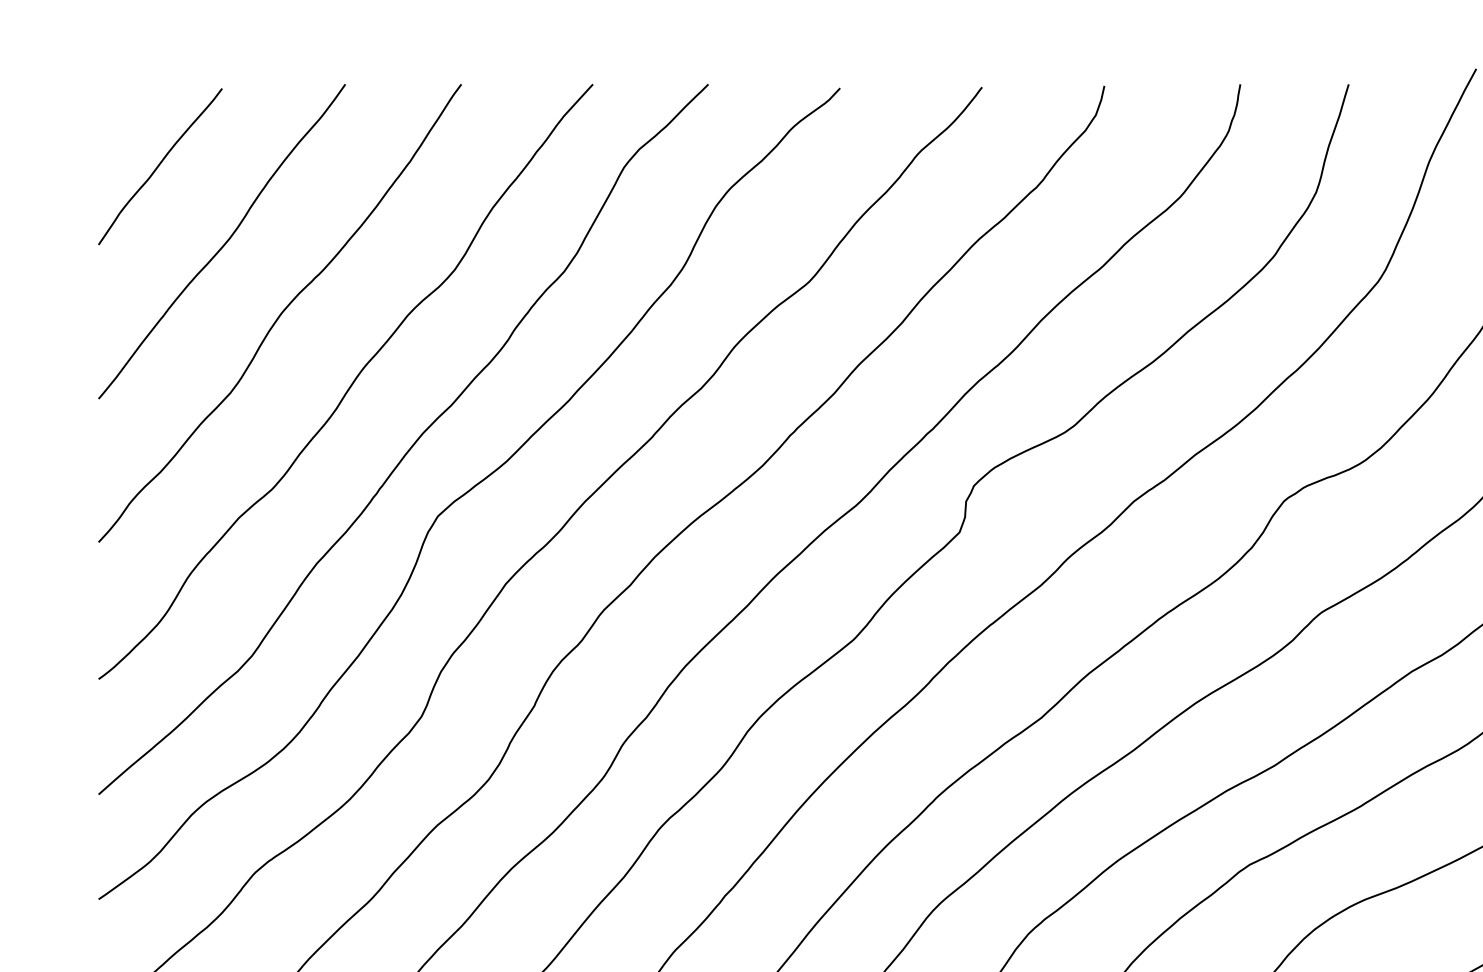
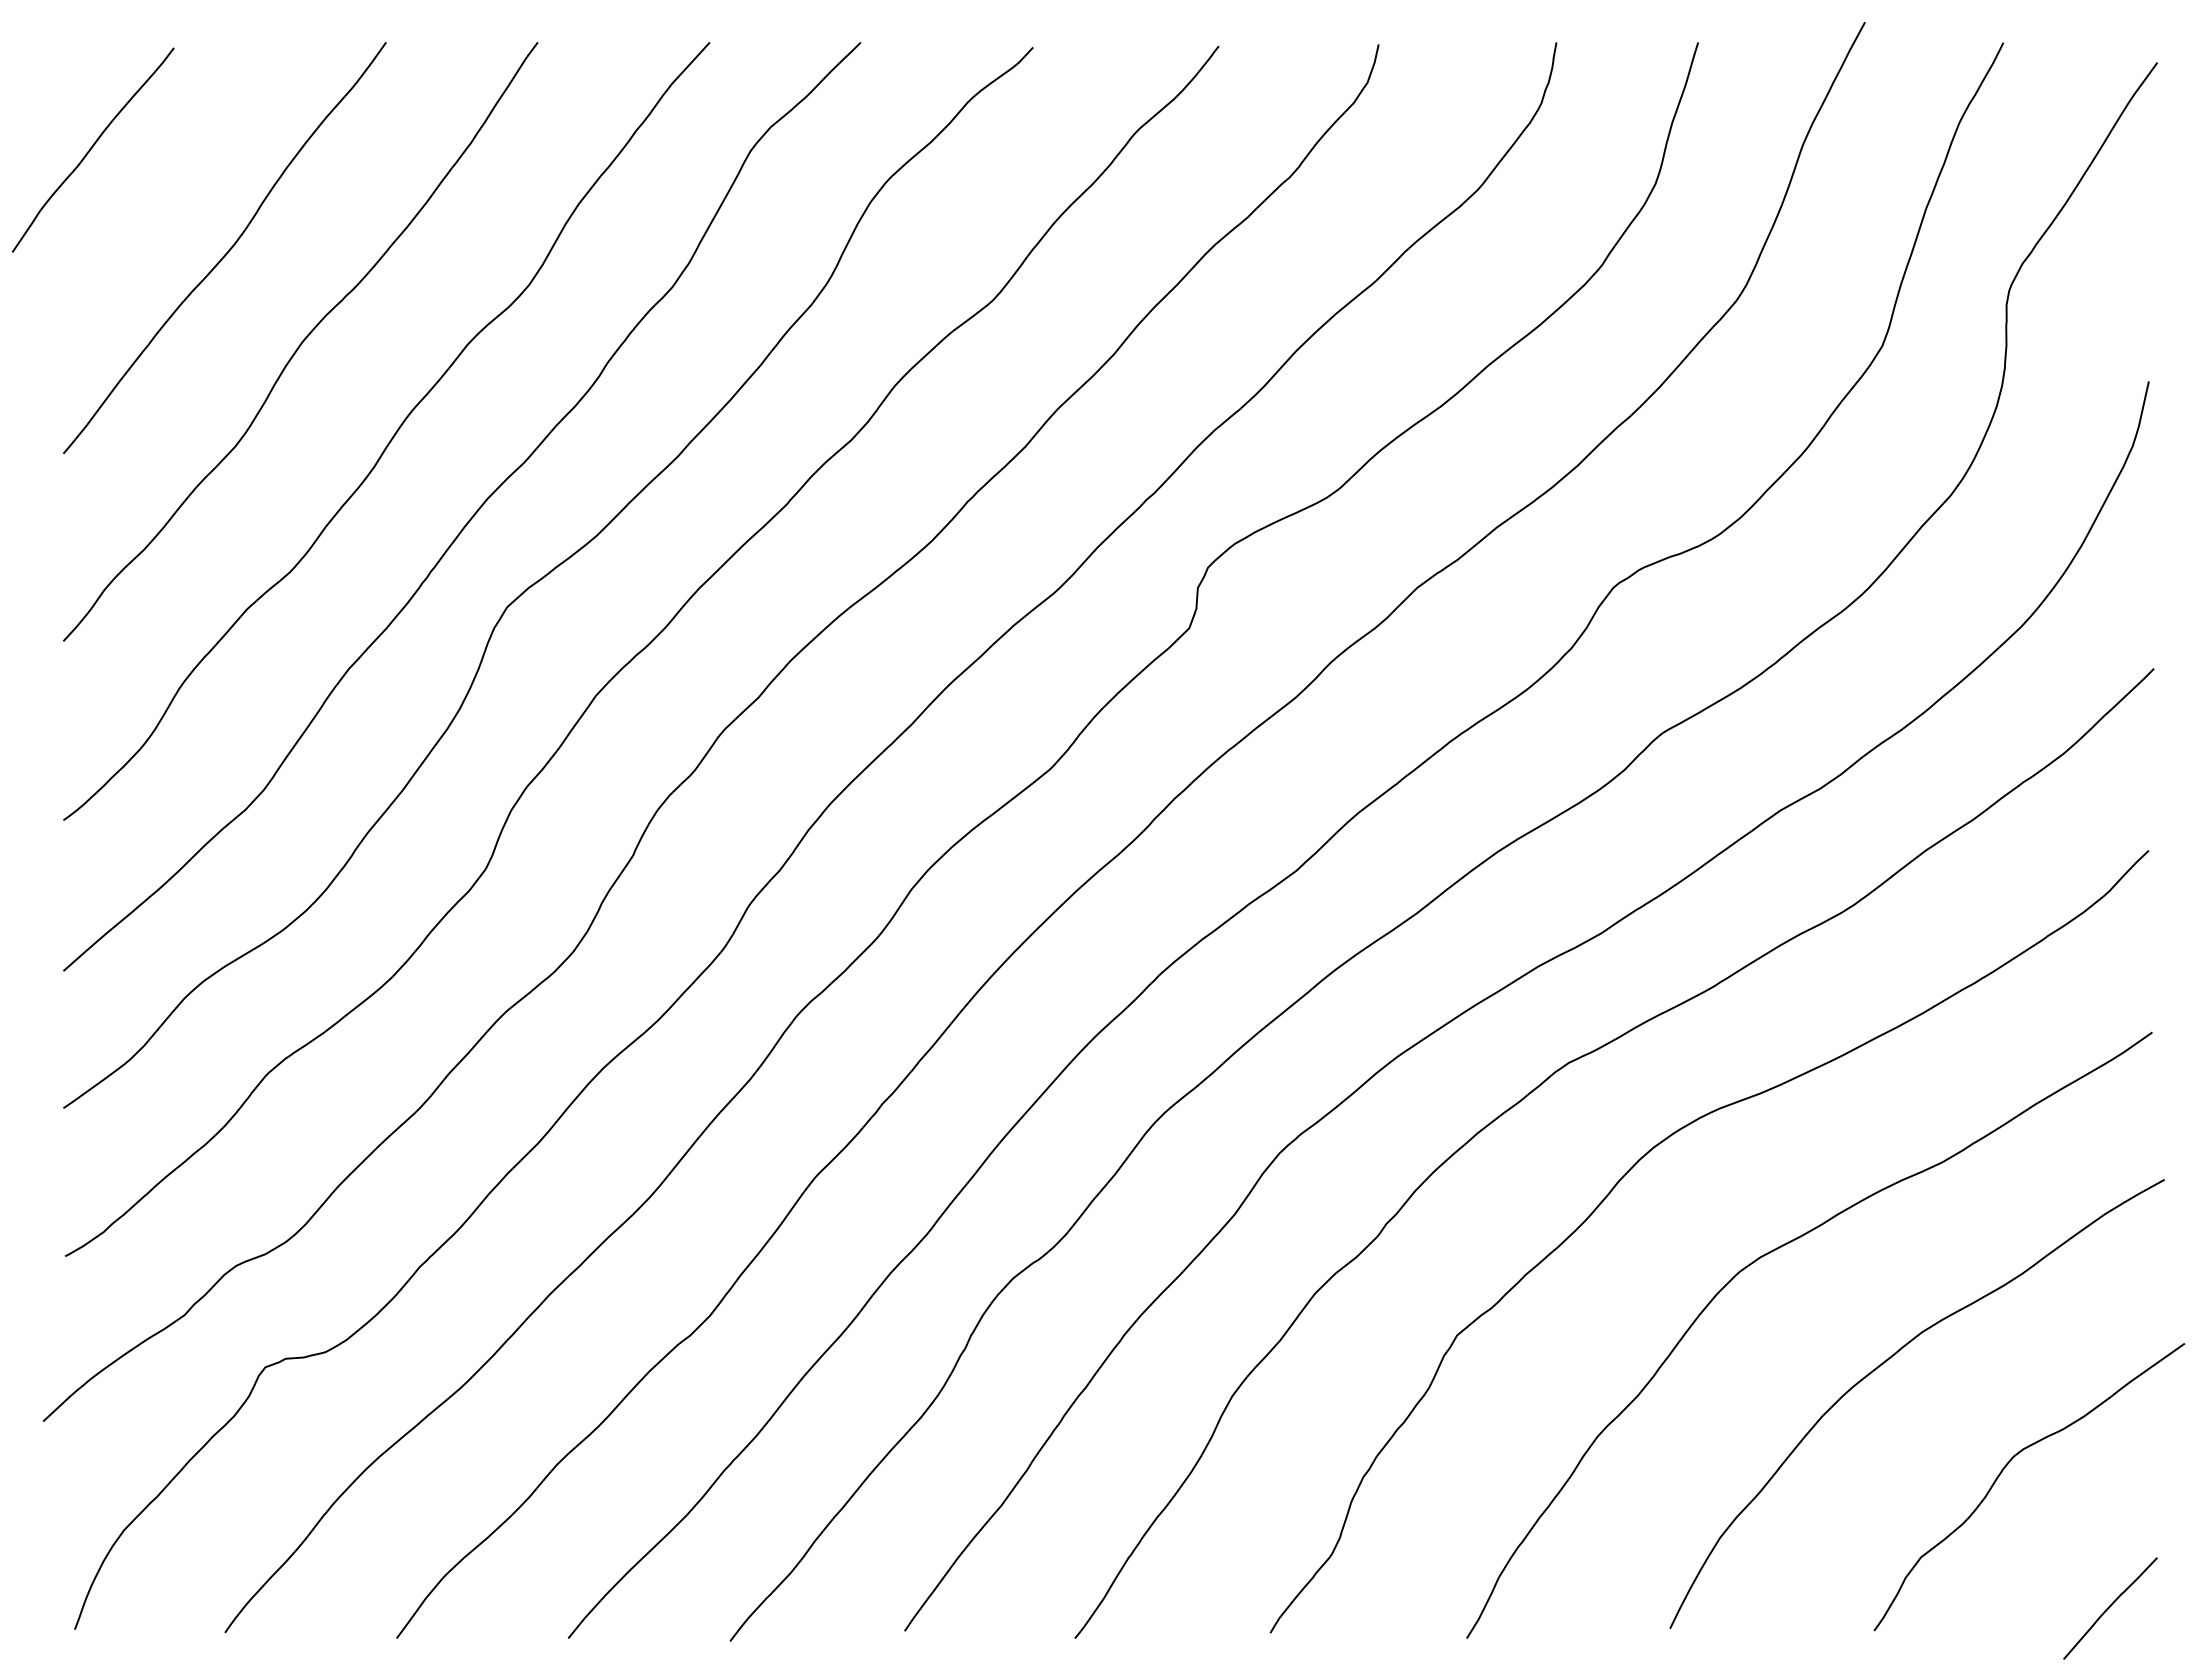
curve: (159, 165) -> (92, 148), moved

